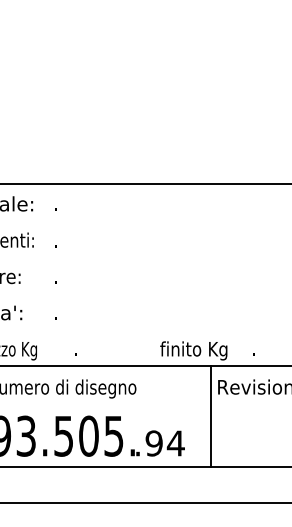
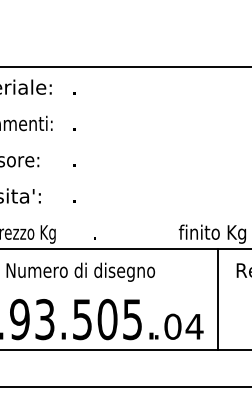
line: (210, 416) -> (218, 299), moved
text: (153, 443) -> (172, 326), .94 -> .04

